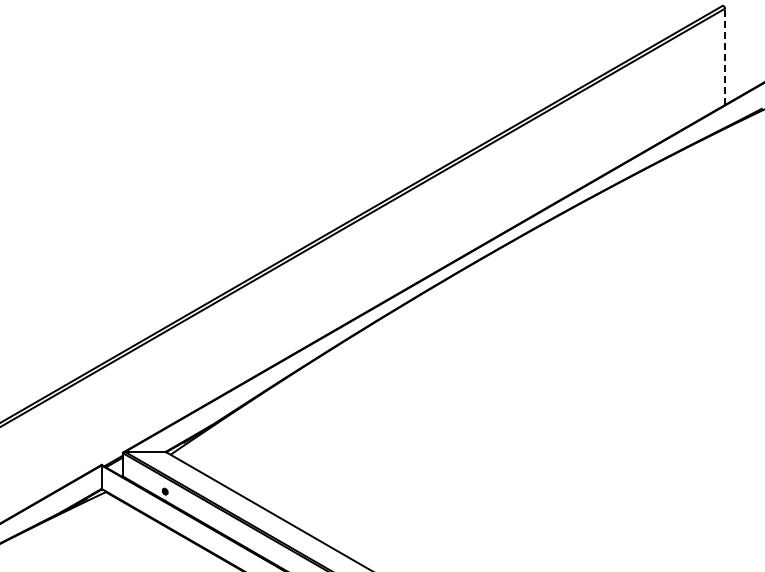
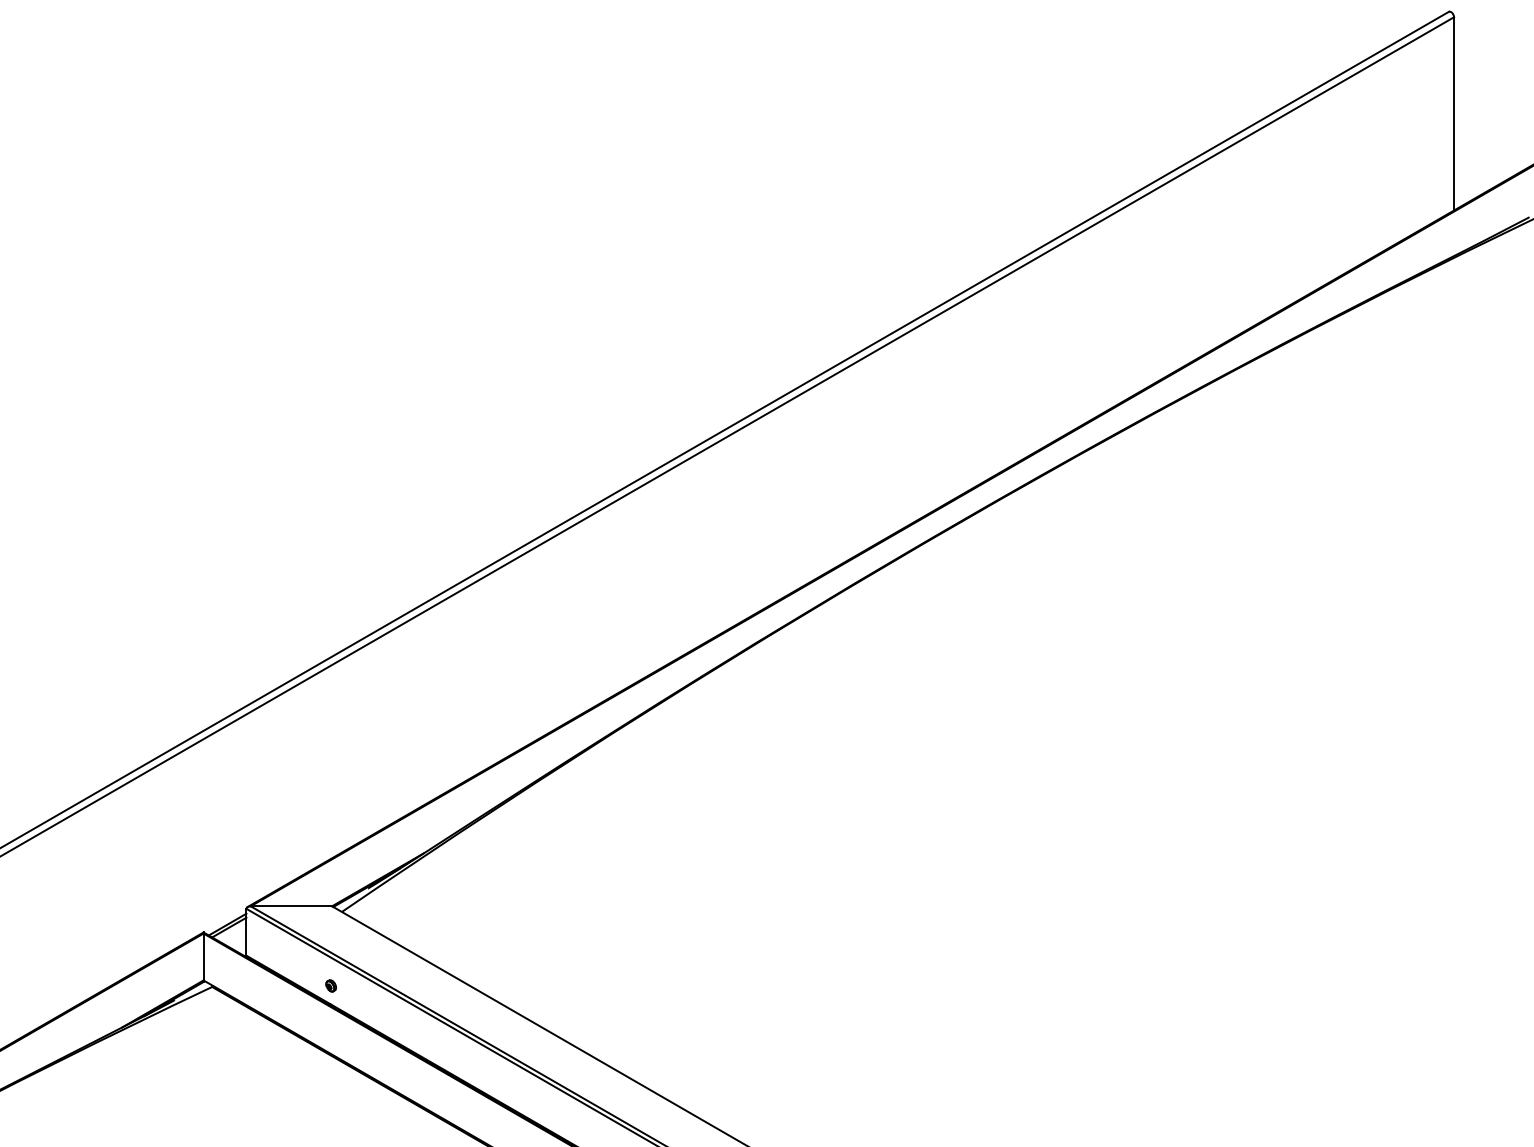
line: (725, 56) -> (1455, 113), dashed -> solid

